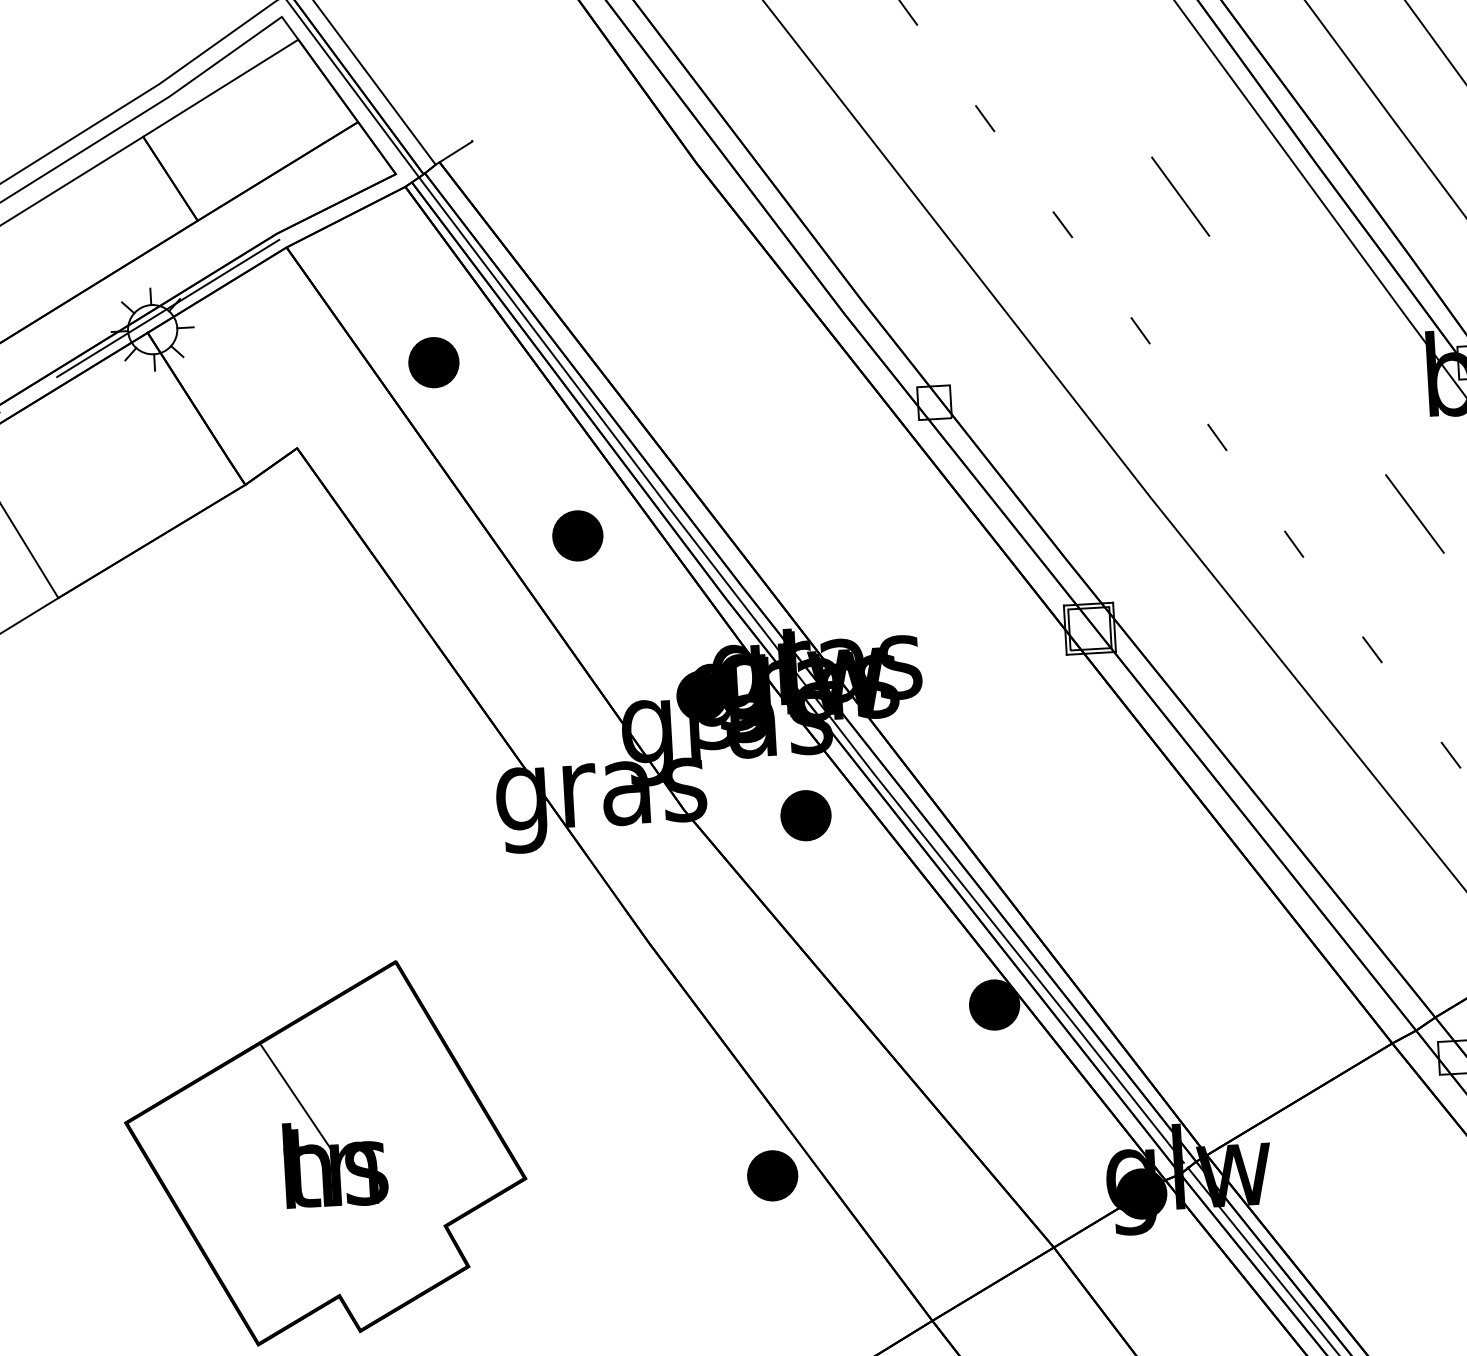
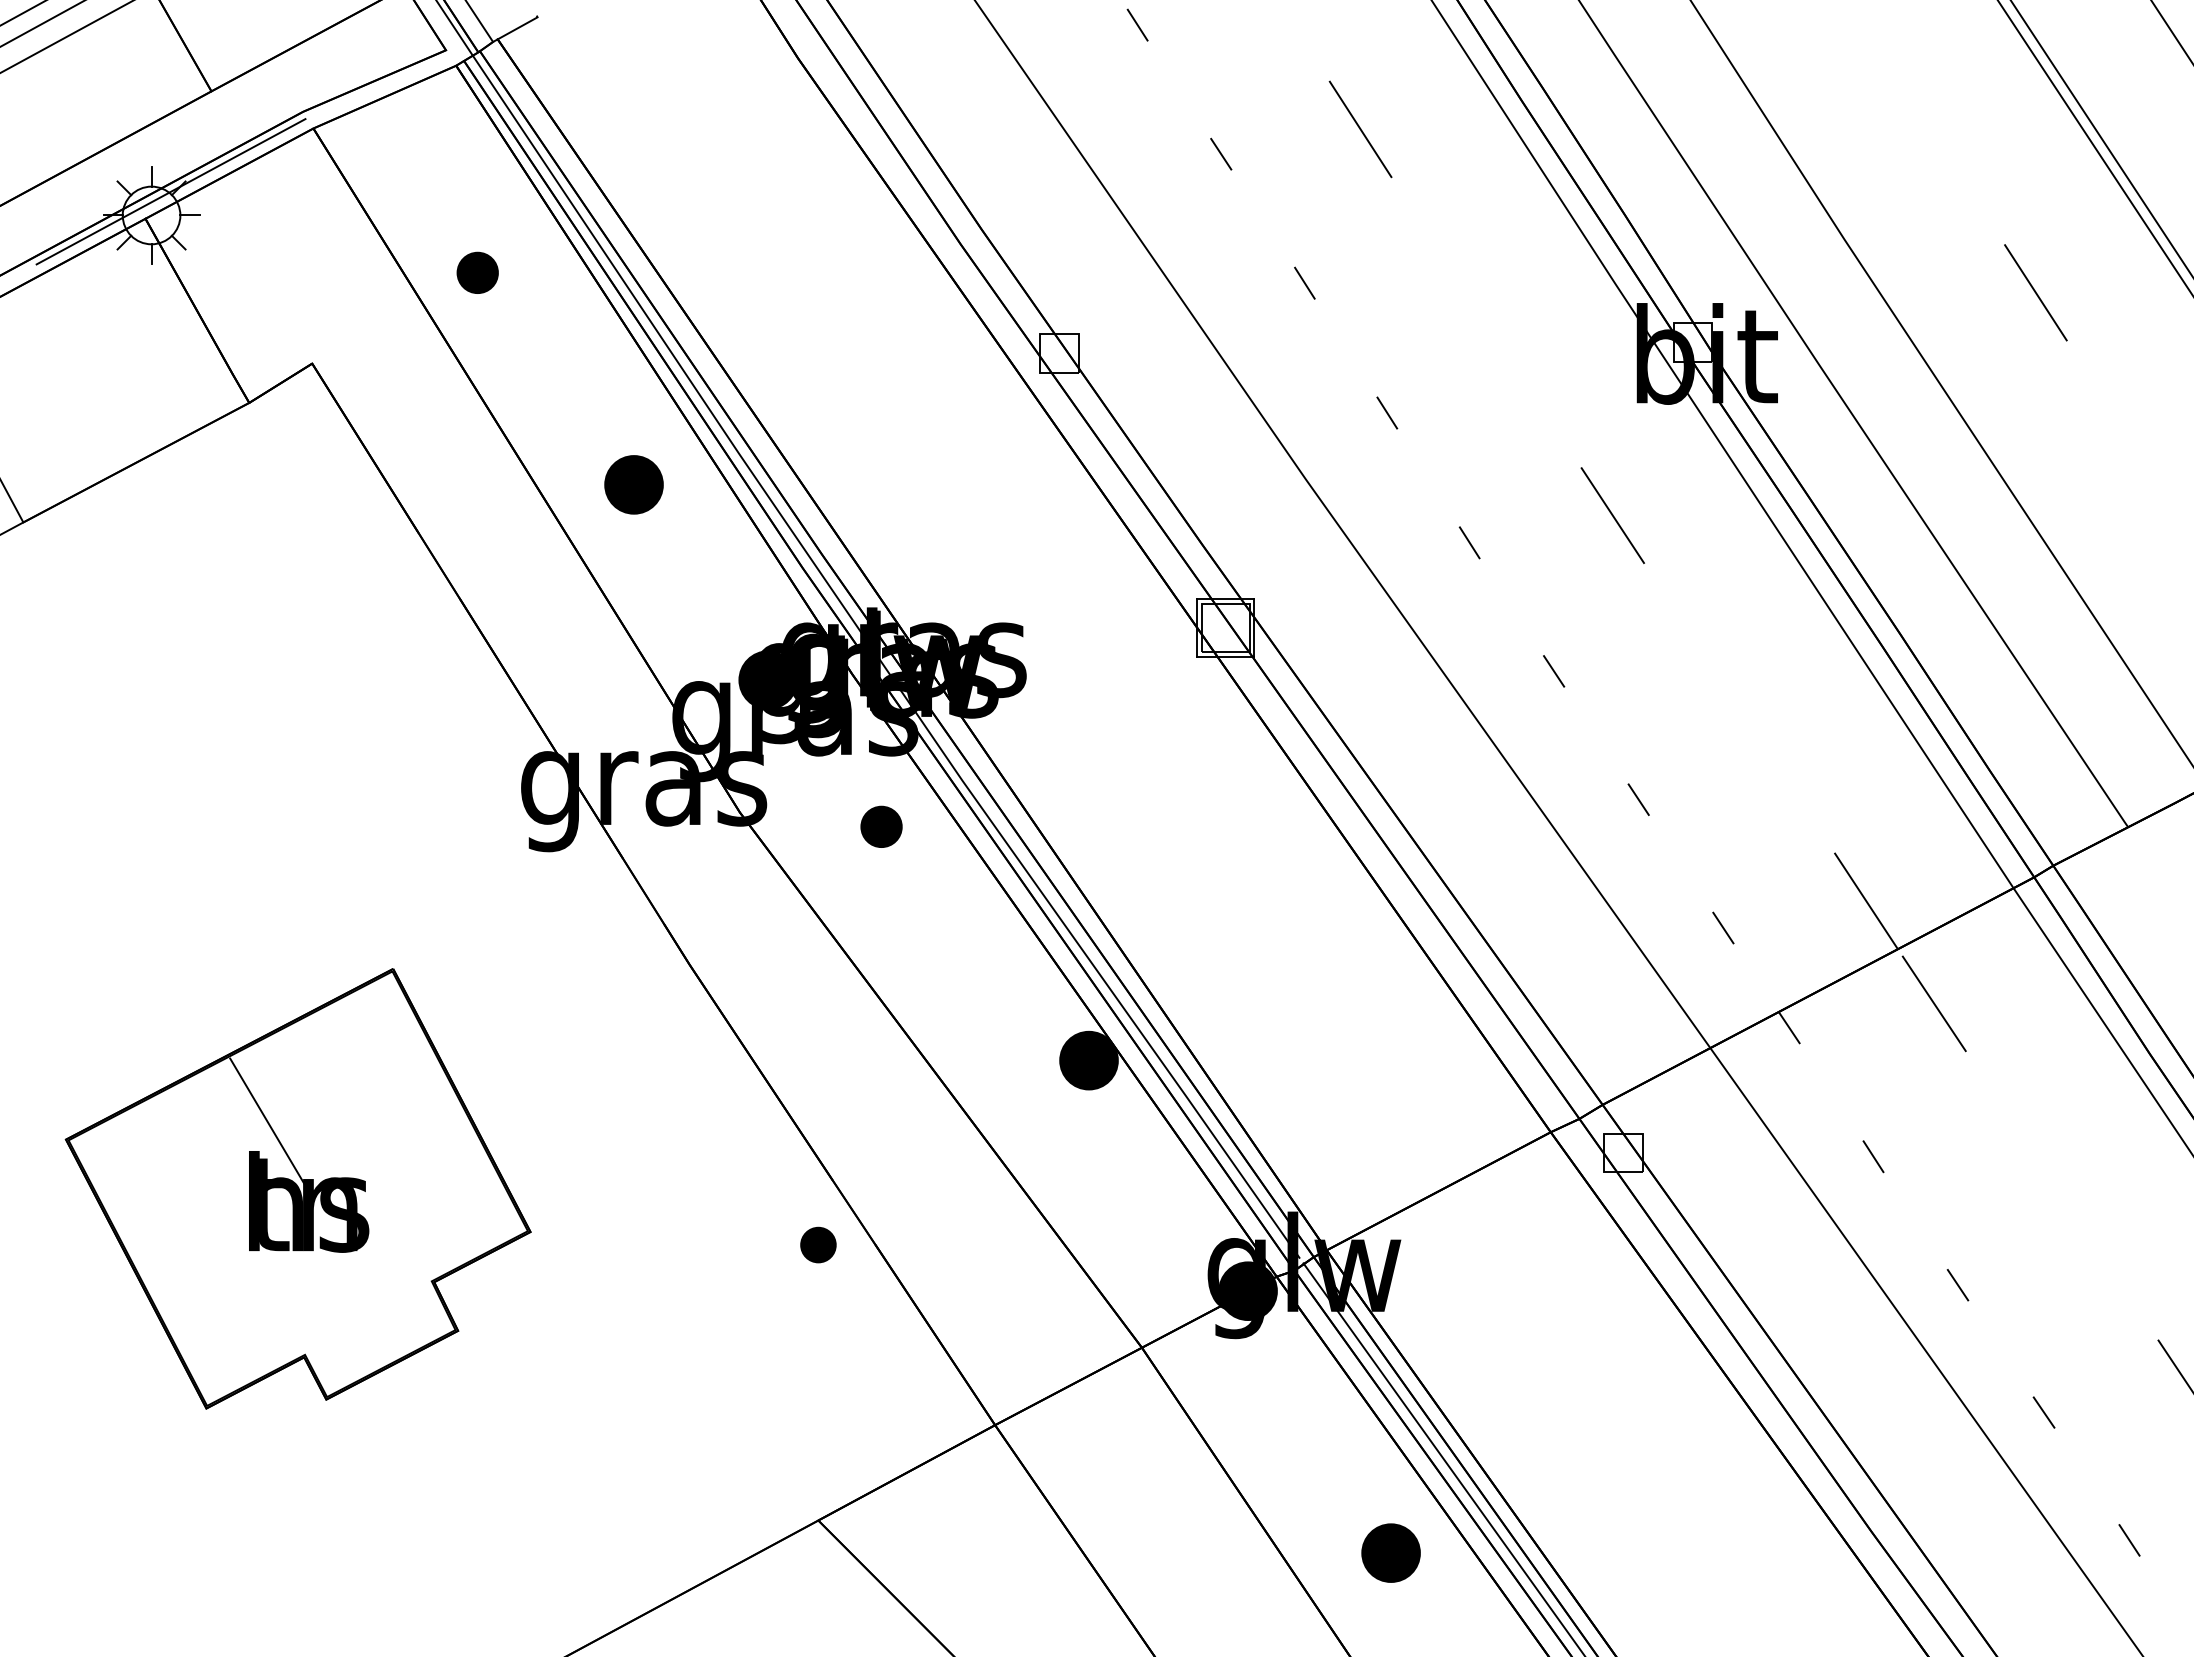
part: (433, 362) -> (477, 272), size x0.7
part: (805, 815) -> (881, 826), size x0.7
part: (772, 1175) -> (818, 1244), size x0.6

